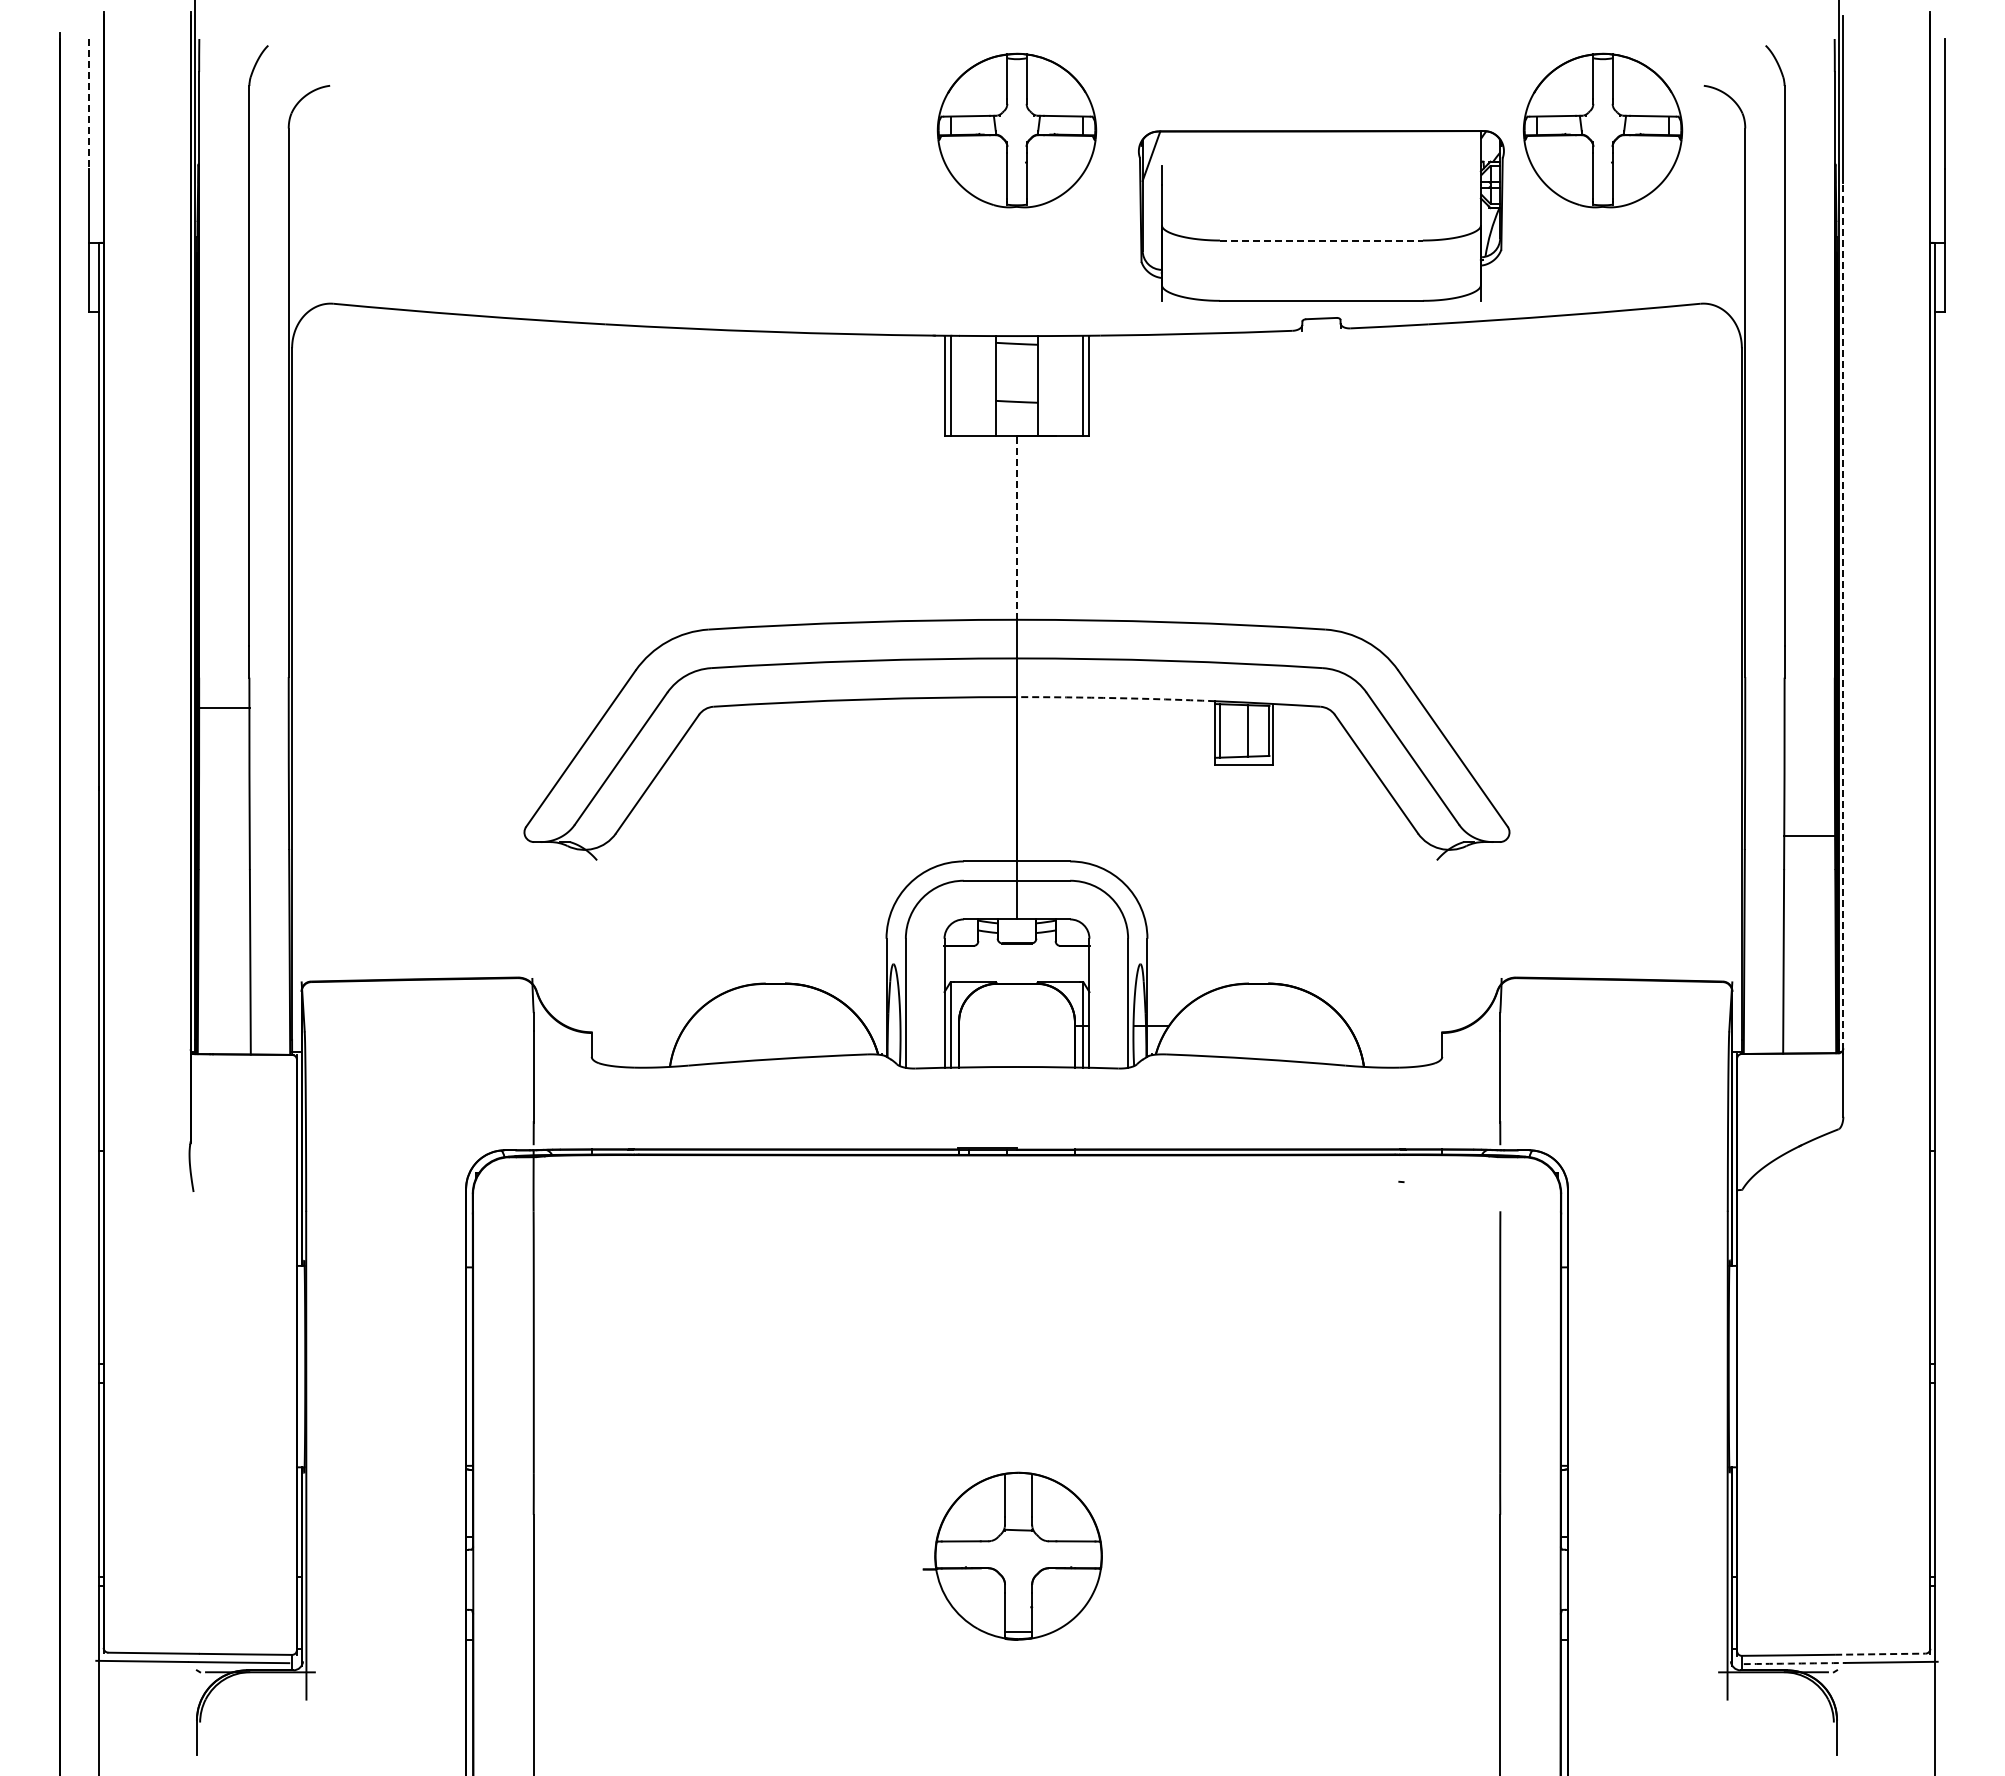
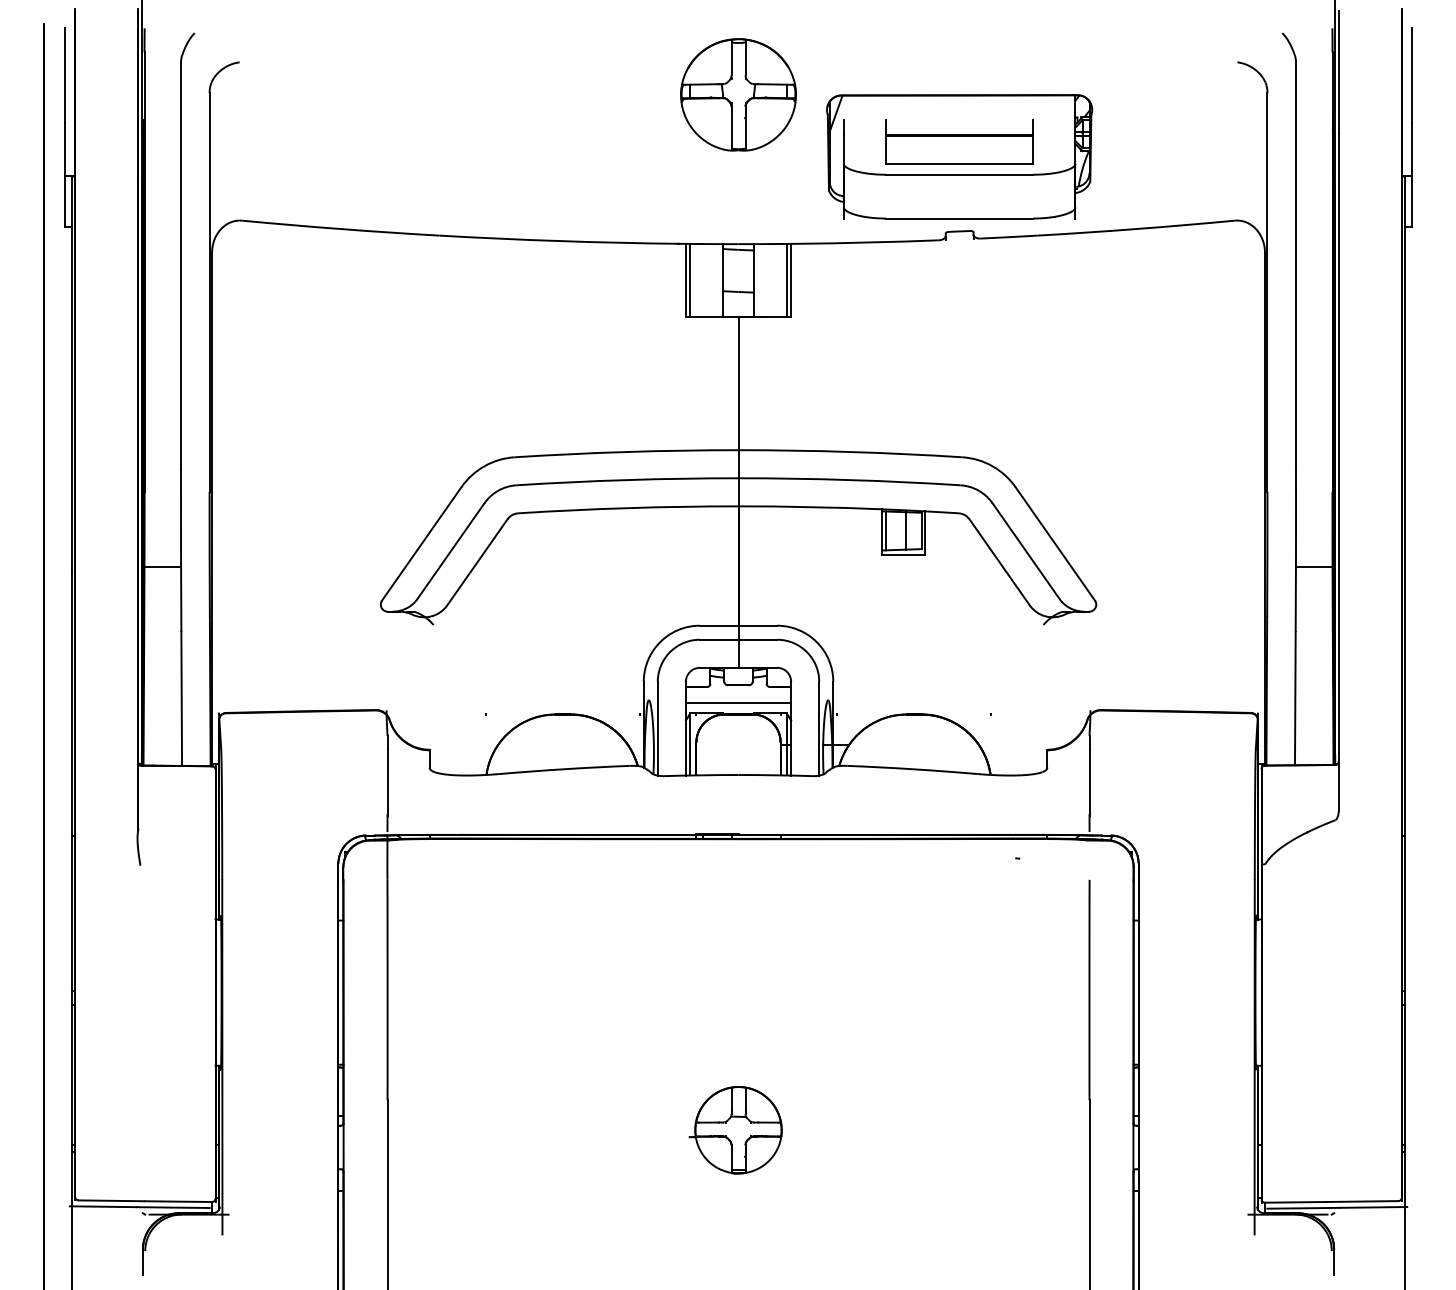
line: (89, 104) -> (64, 75), dashed -> solid
part: (1602, 130) -> (1163, 94), removed
part: (1321, 195) -> (959, 142), added
line: (1321, 240) -> (959, 174), dashed -> solid
line: (1016, 527) -> (738, 383), dashed -> solid
line: (1843, 616) -> (1338, 447), dashed -> solid
arc: (1116, 698) -> (810, 507), dashed -> solid
line: (223, 708) -> (162, 567), moved
line: (1809, 836) -> (1314, 567), moved
line: (1016, 967) -> (738, 702), added
part: (1012, 1555) -> (735, 1129), size x0.71
line: (1880, 1654) -> (1365, 1201), dashed -> solid
arc: (1794, 1663) -> (1303, 1208), dashed -> solid

